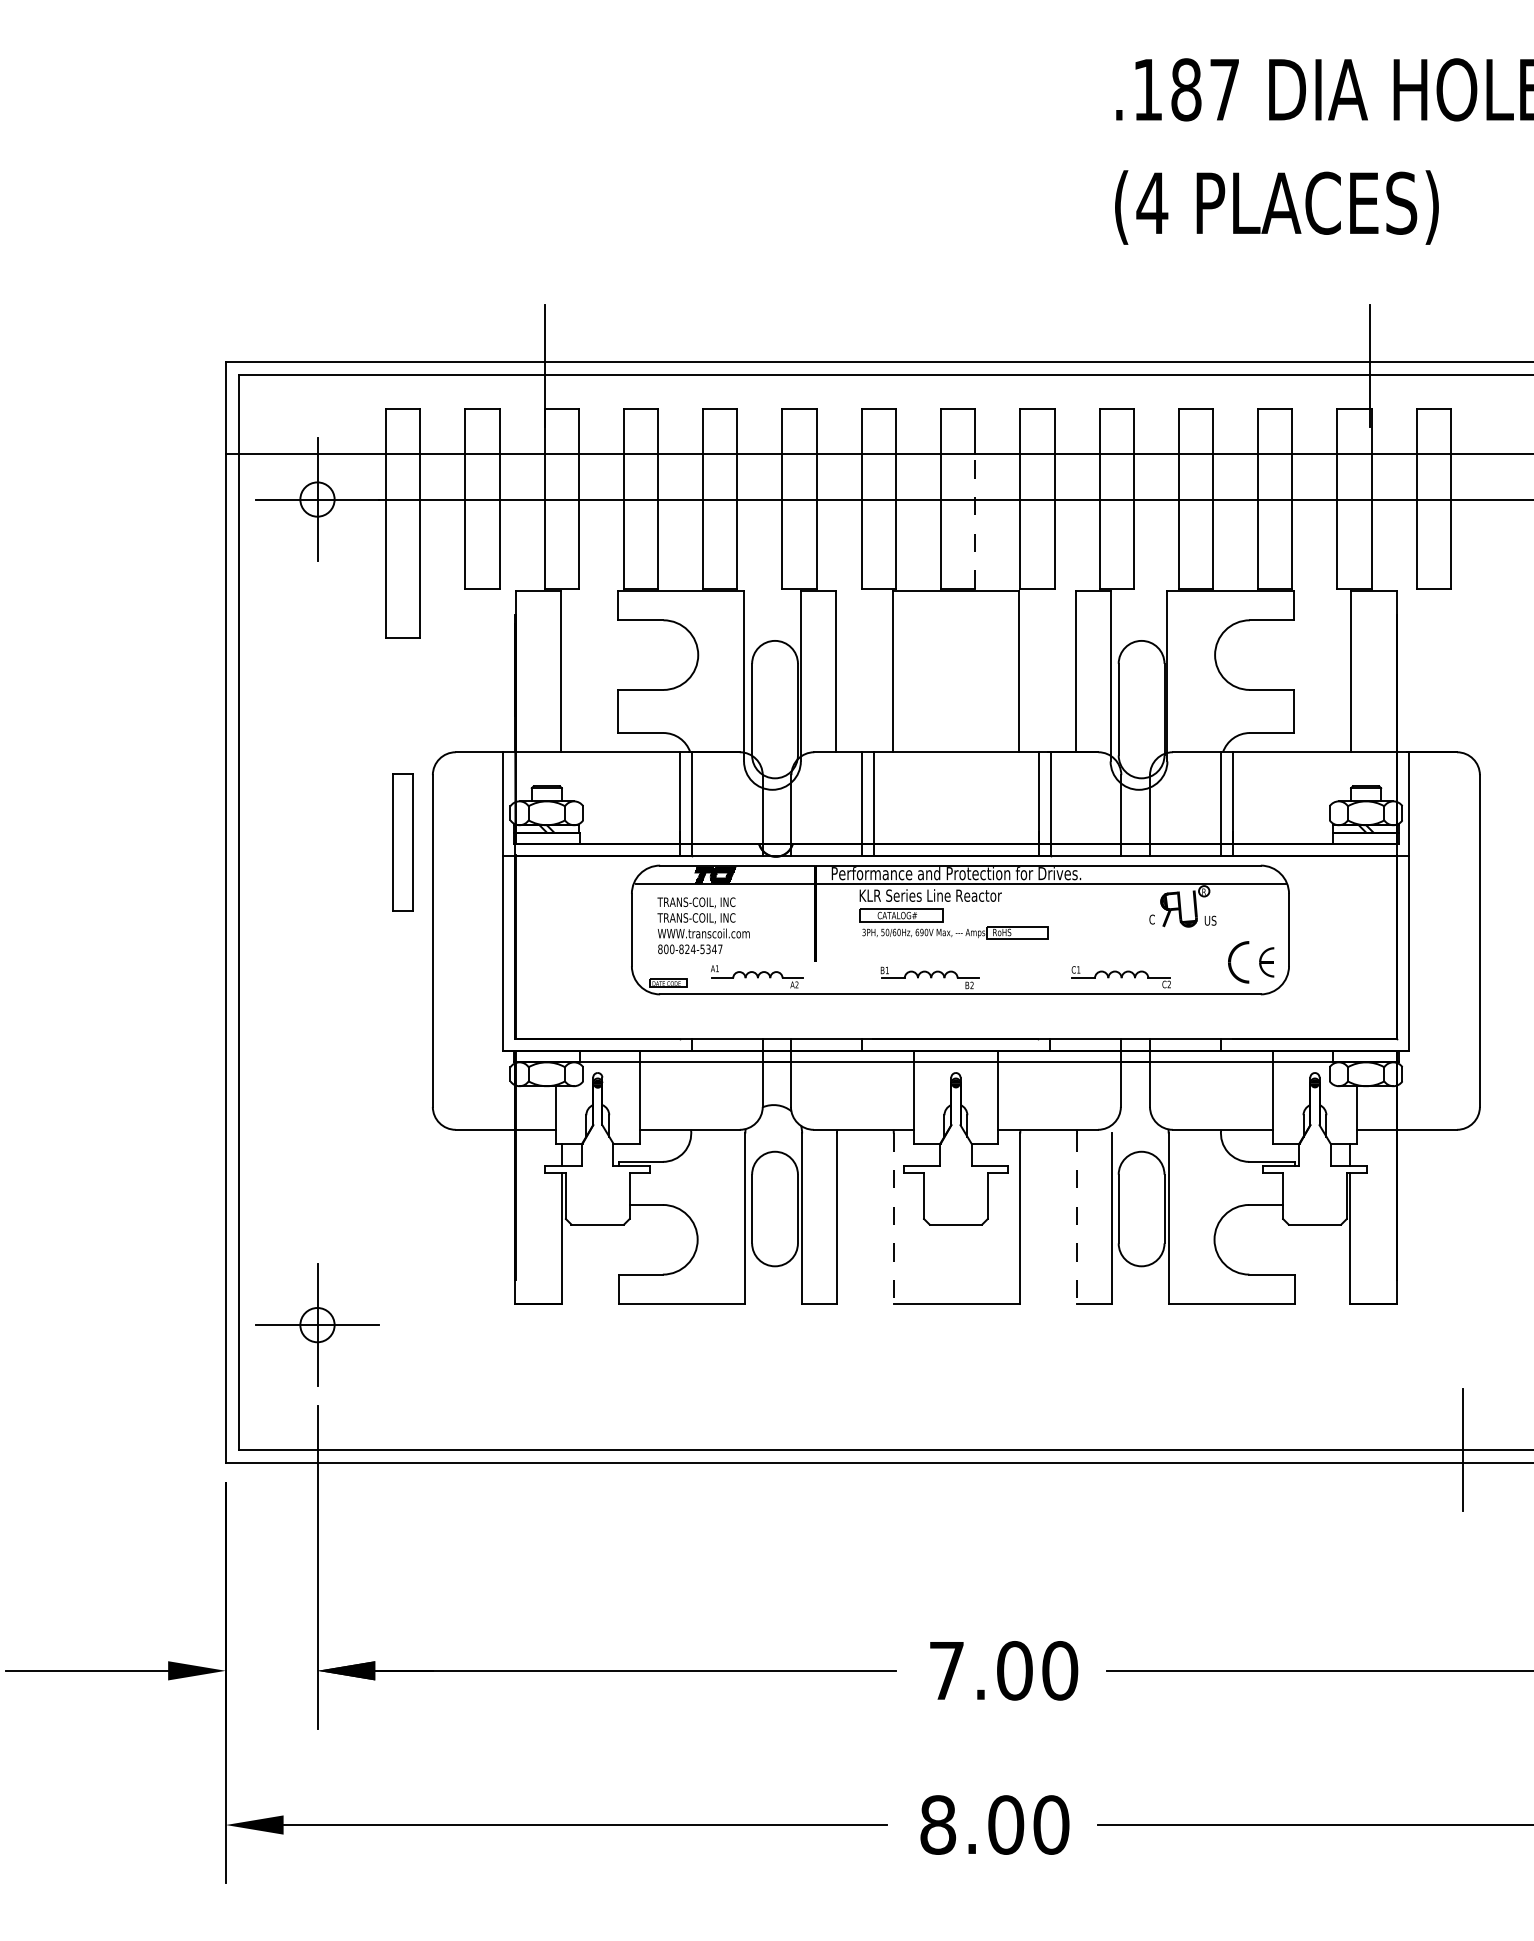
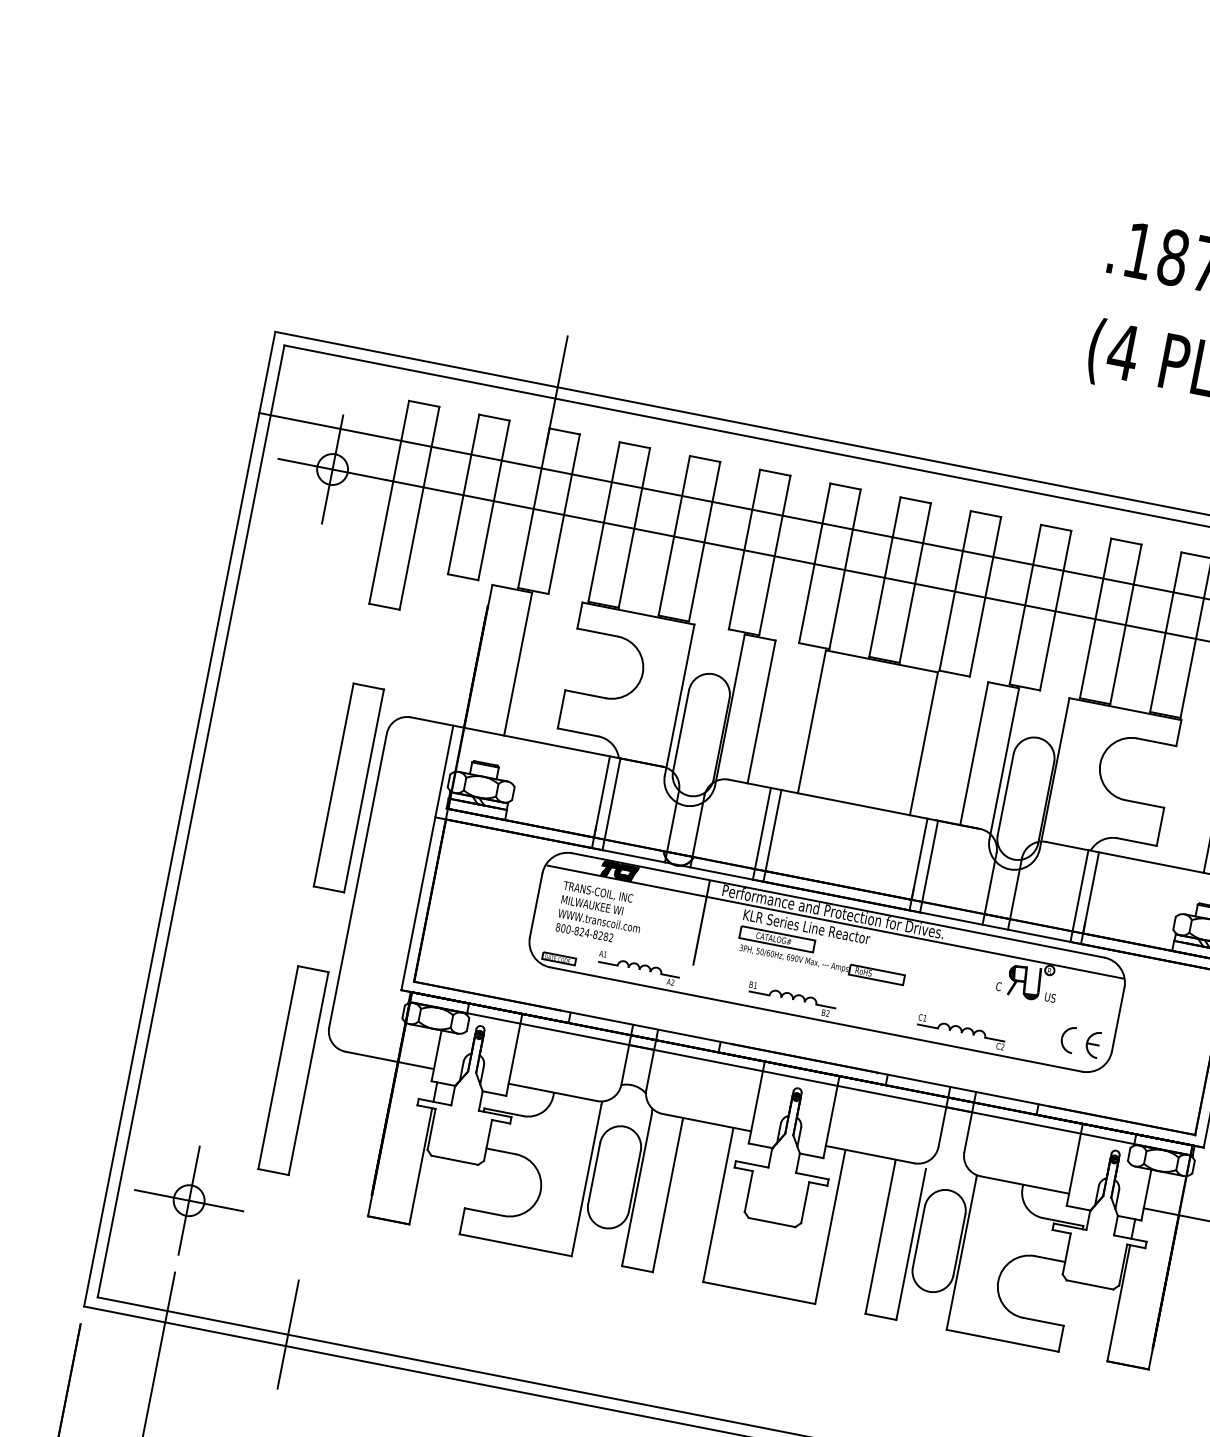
line: (975, 521) -> (911, 603), dashed -> solid
part: (402, 842) -> (348, 788), size x1.67
text: (696, 918) -> (595, 906), TRANS-COIL, INC -> MILWAUKEE WI
text: (711, 949) -> (603, 936), 800-824-5347 -> 800-824-8282
part: (1237, 962) -> (1066, 1039), size x0.71
part: (402, 1161) -> (292, 1070), added
line: (893, 1219) -> (717, 1207), dashed -> solid
line: (1077, 1219) -> (880, 1239), dashed -> solid
line: (453, 1449) -> (287, 1334), added

